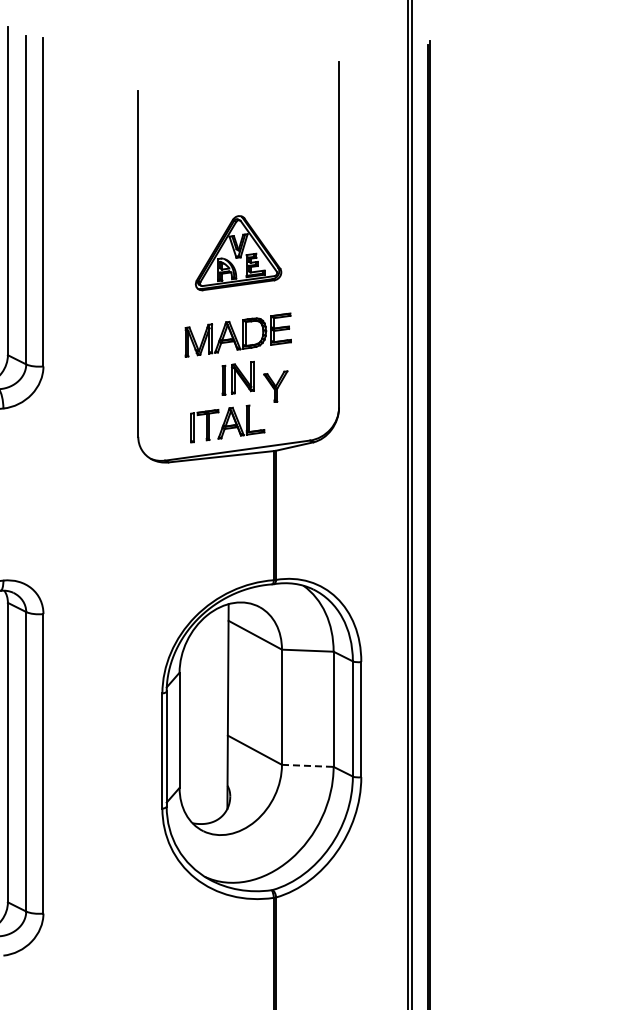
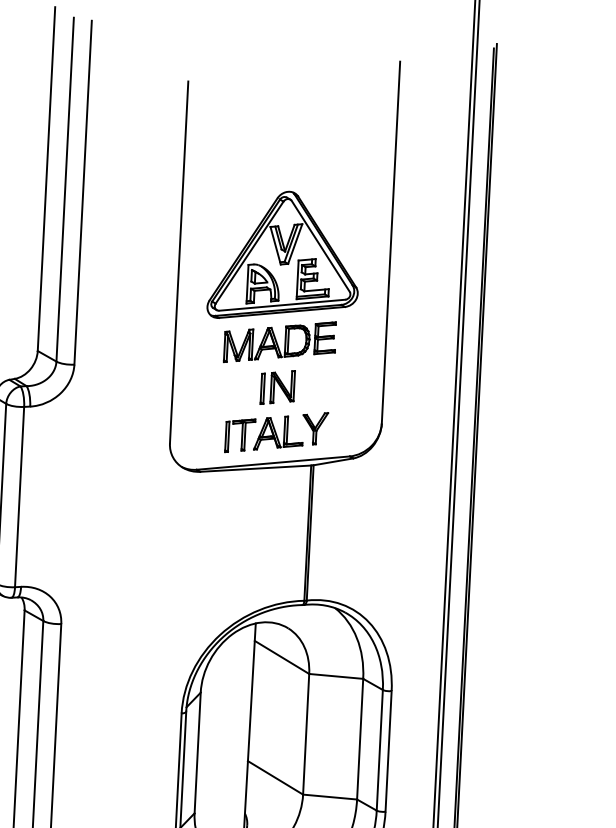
part: (238, 252) -> (284, 255), size x1.67
part: (275, 386) -> (314, 428), moved
line: (307, 765) -> (329, 796), dashed -> solid

